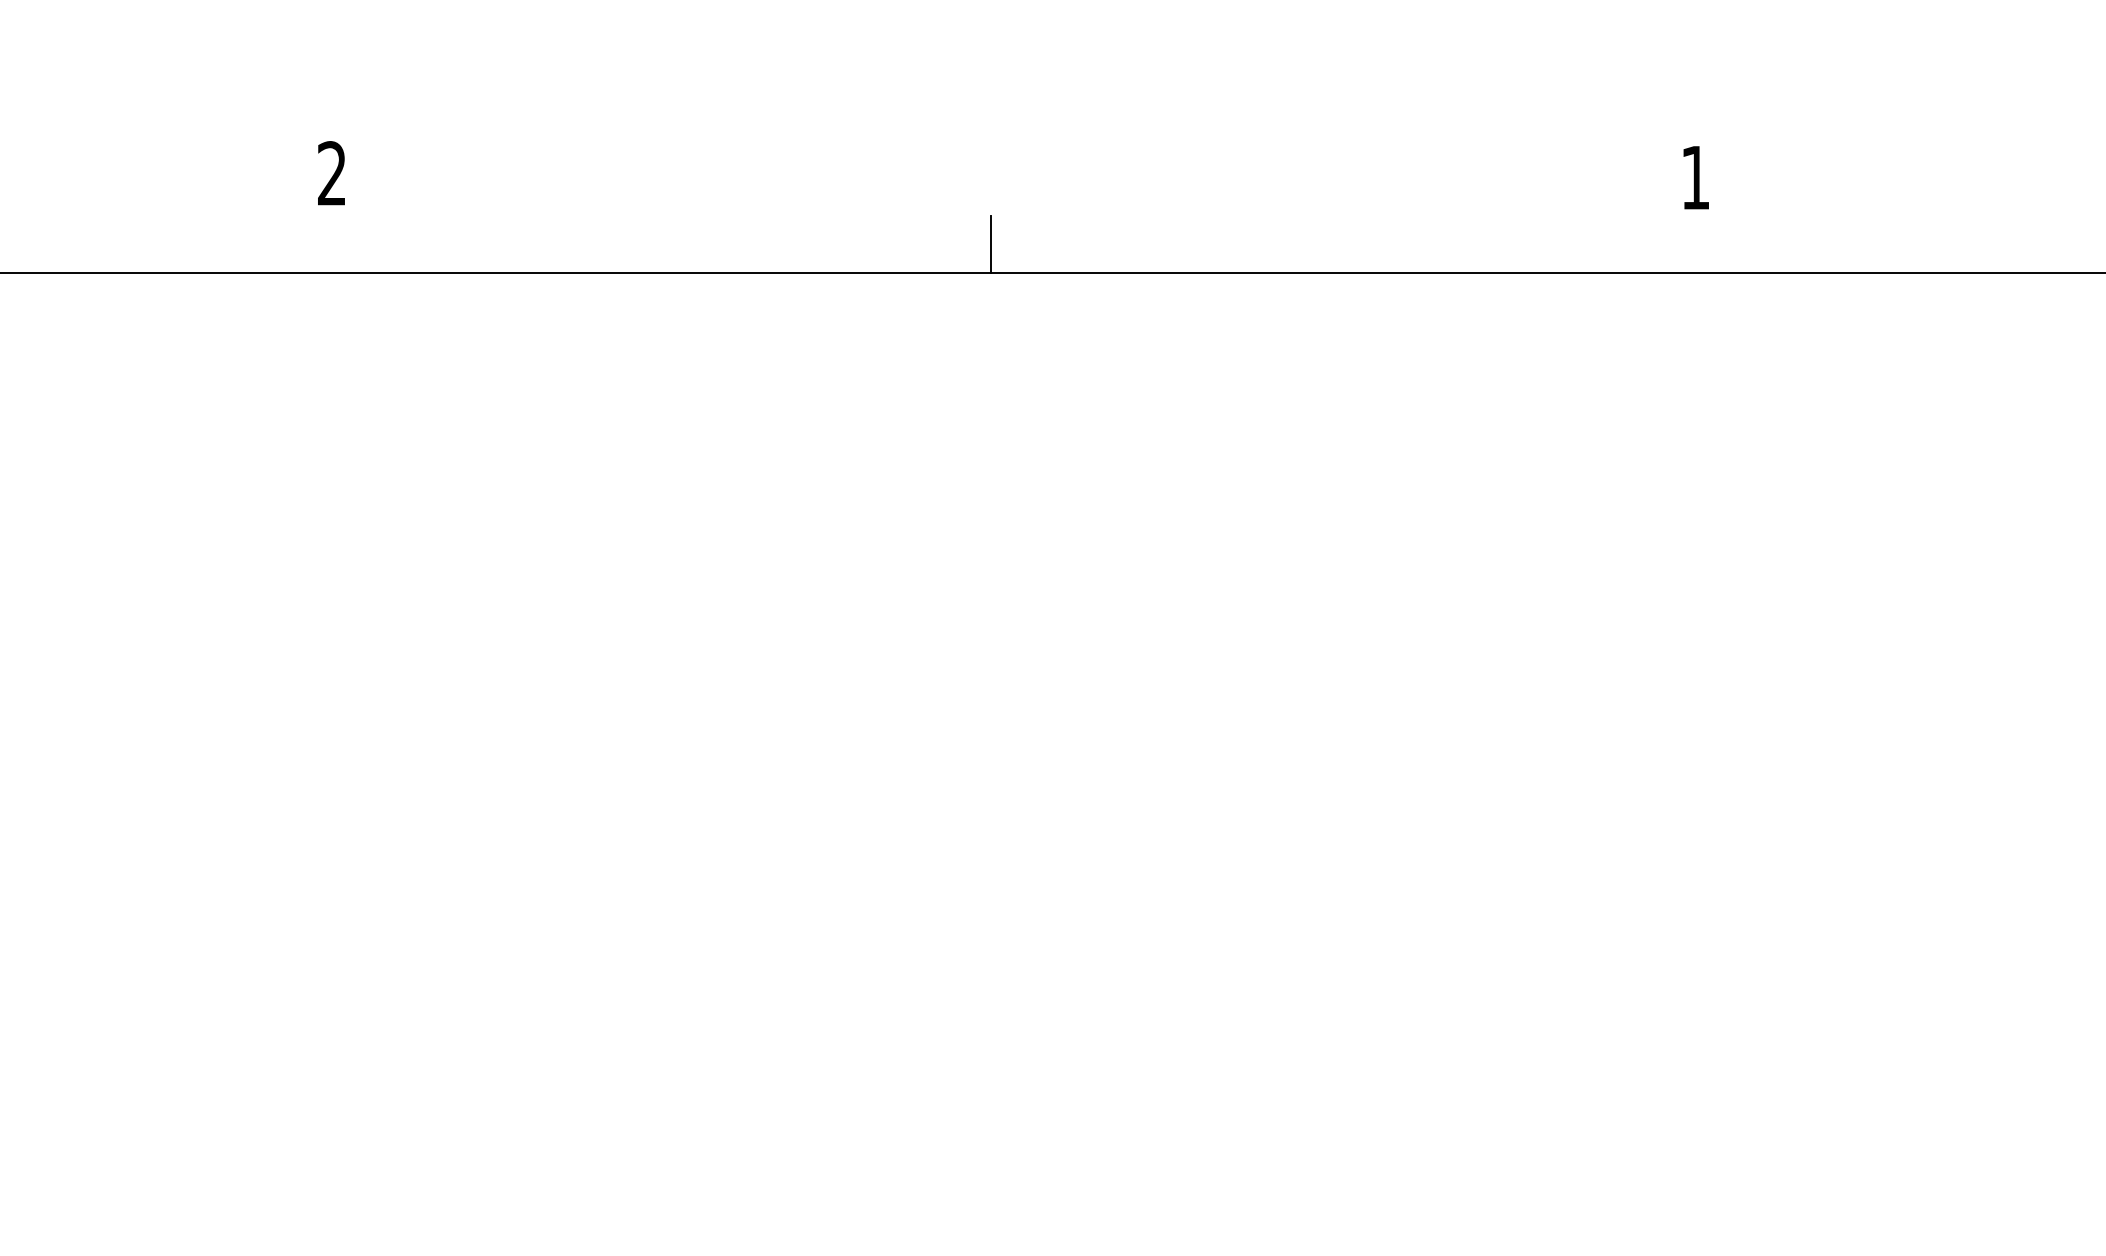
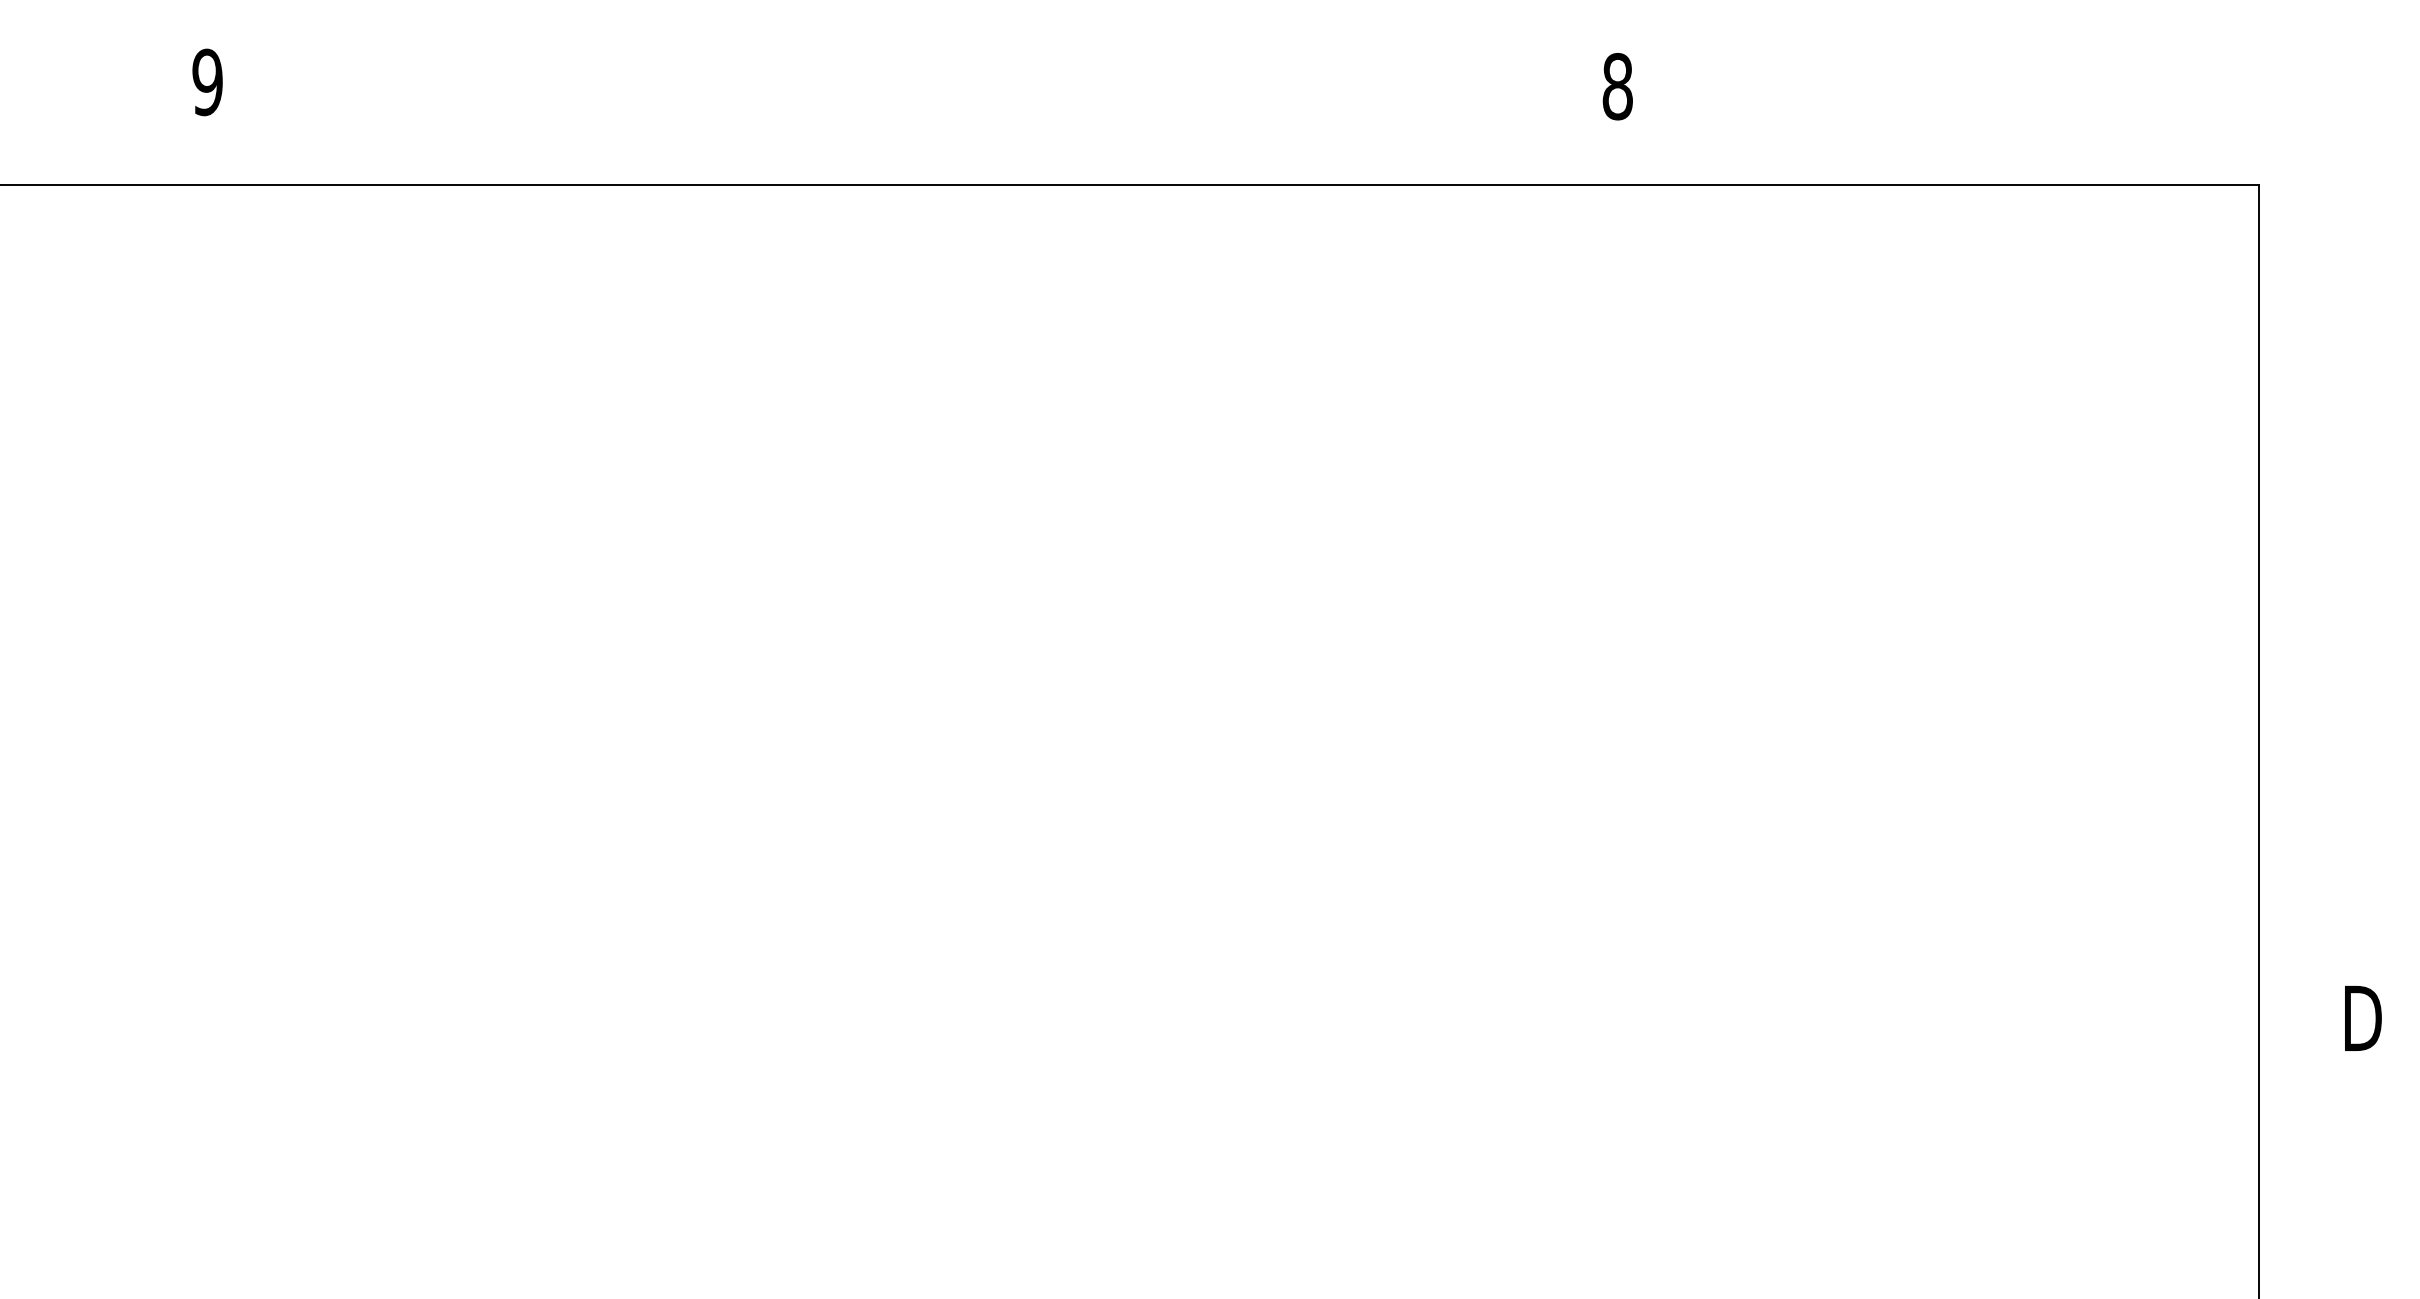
text: (331, 173) -> (207, 82), 2 -> 9
text: (1695, 177) -> (1617, 86), 1 -> 8
line: (990, 243) -> (888, 154), removed

